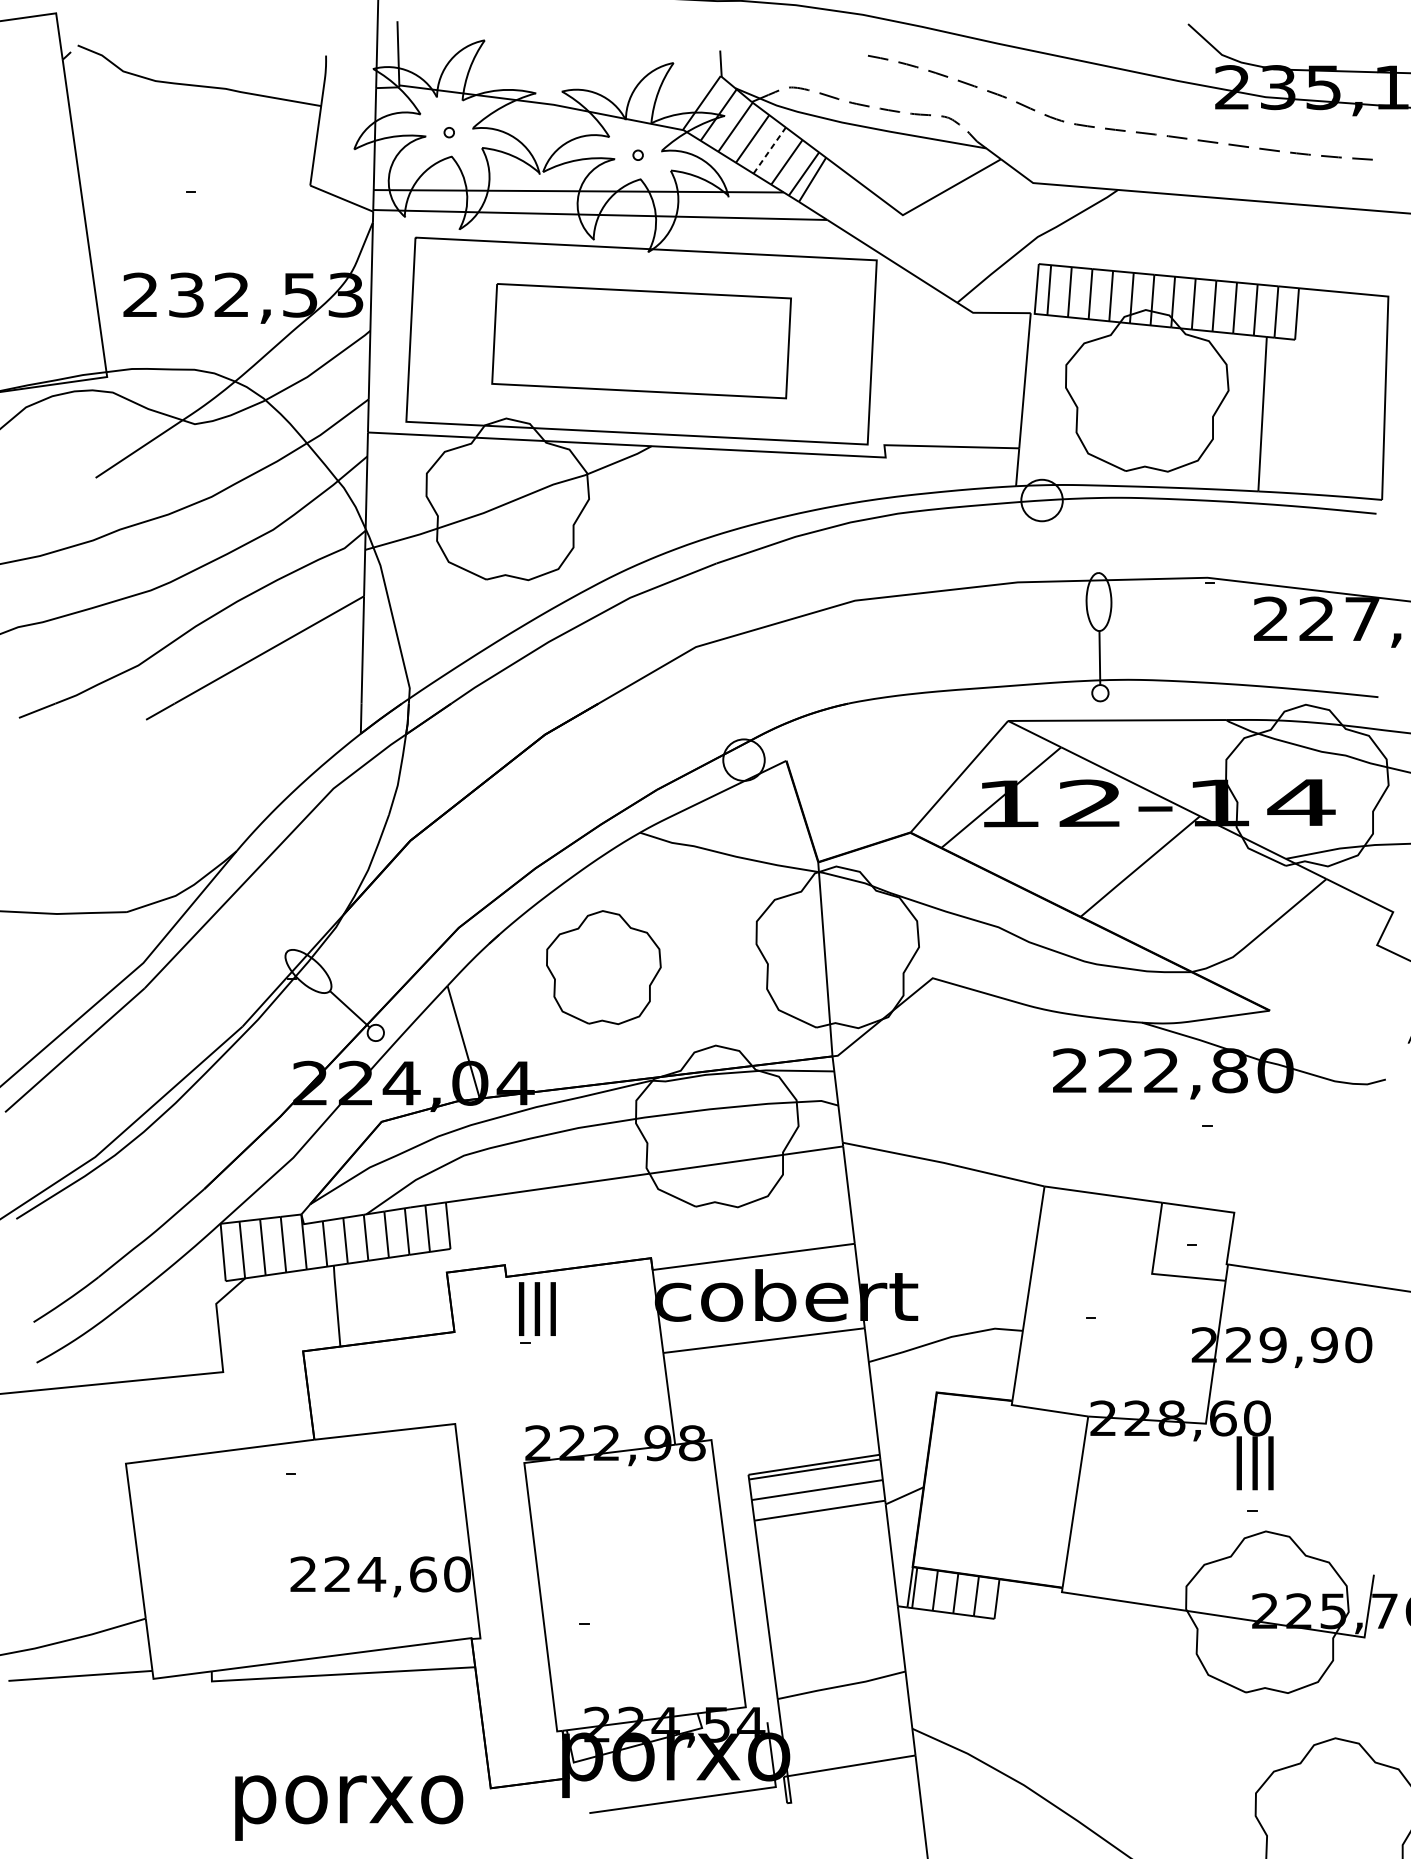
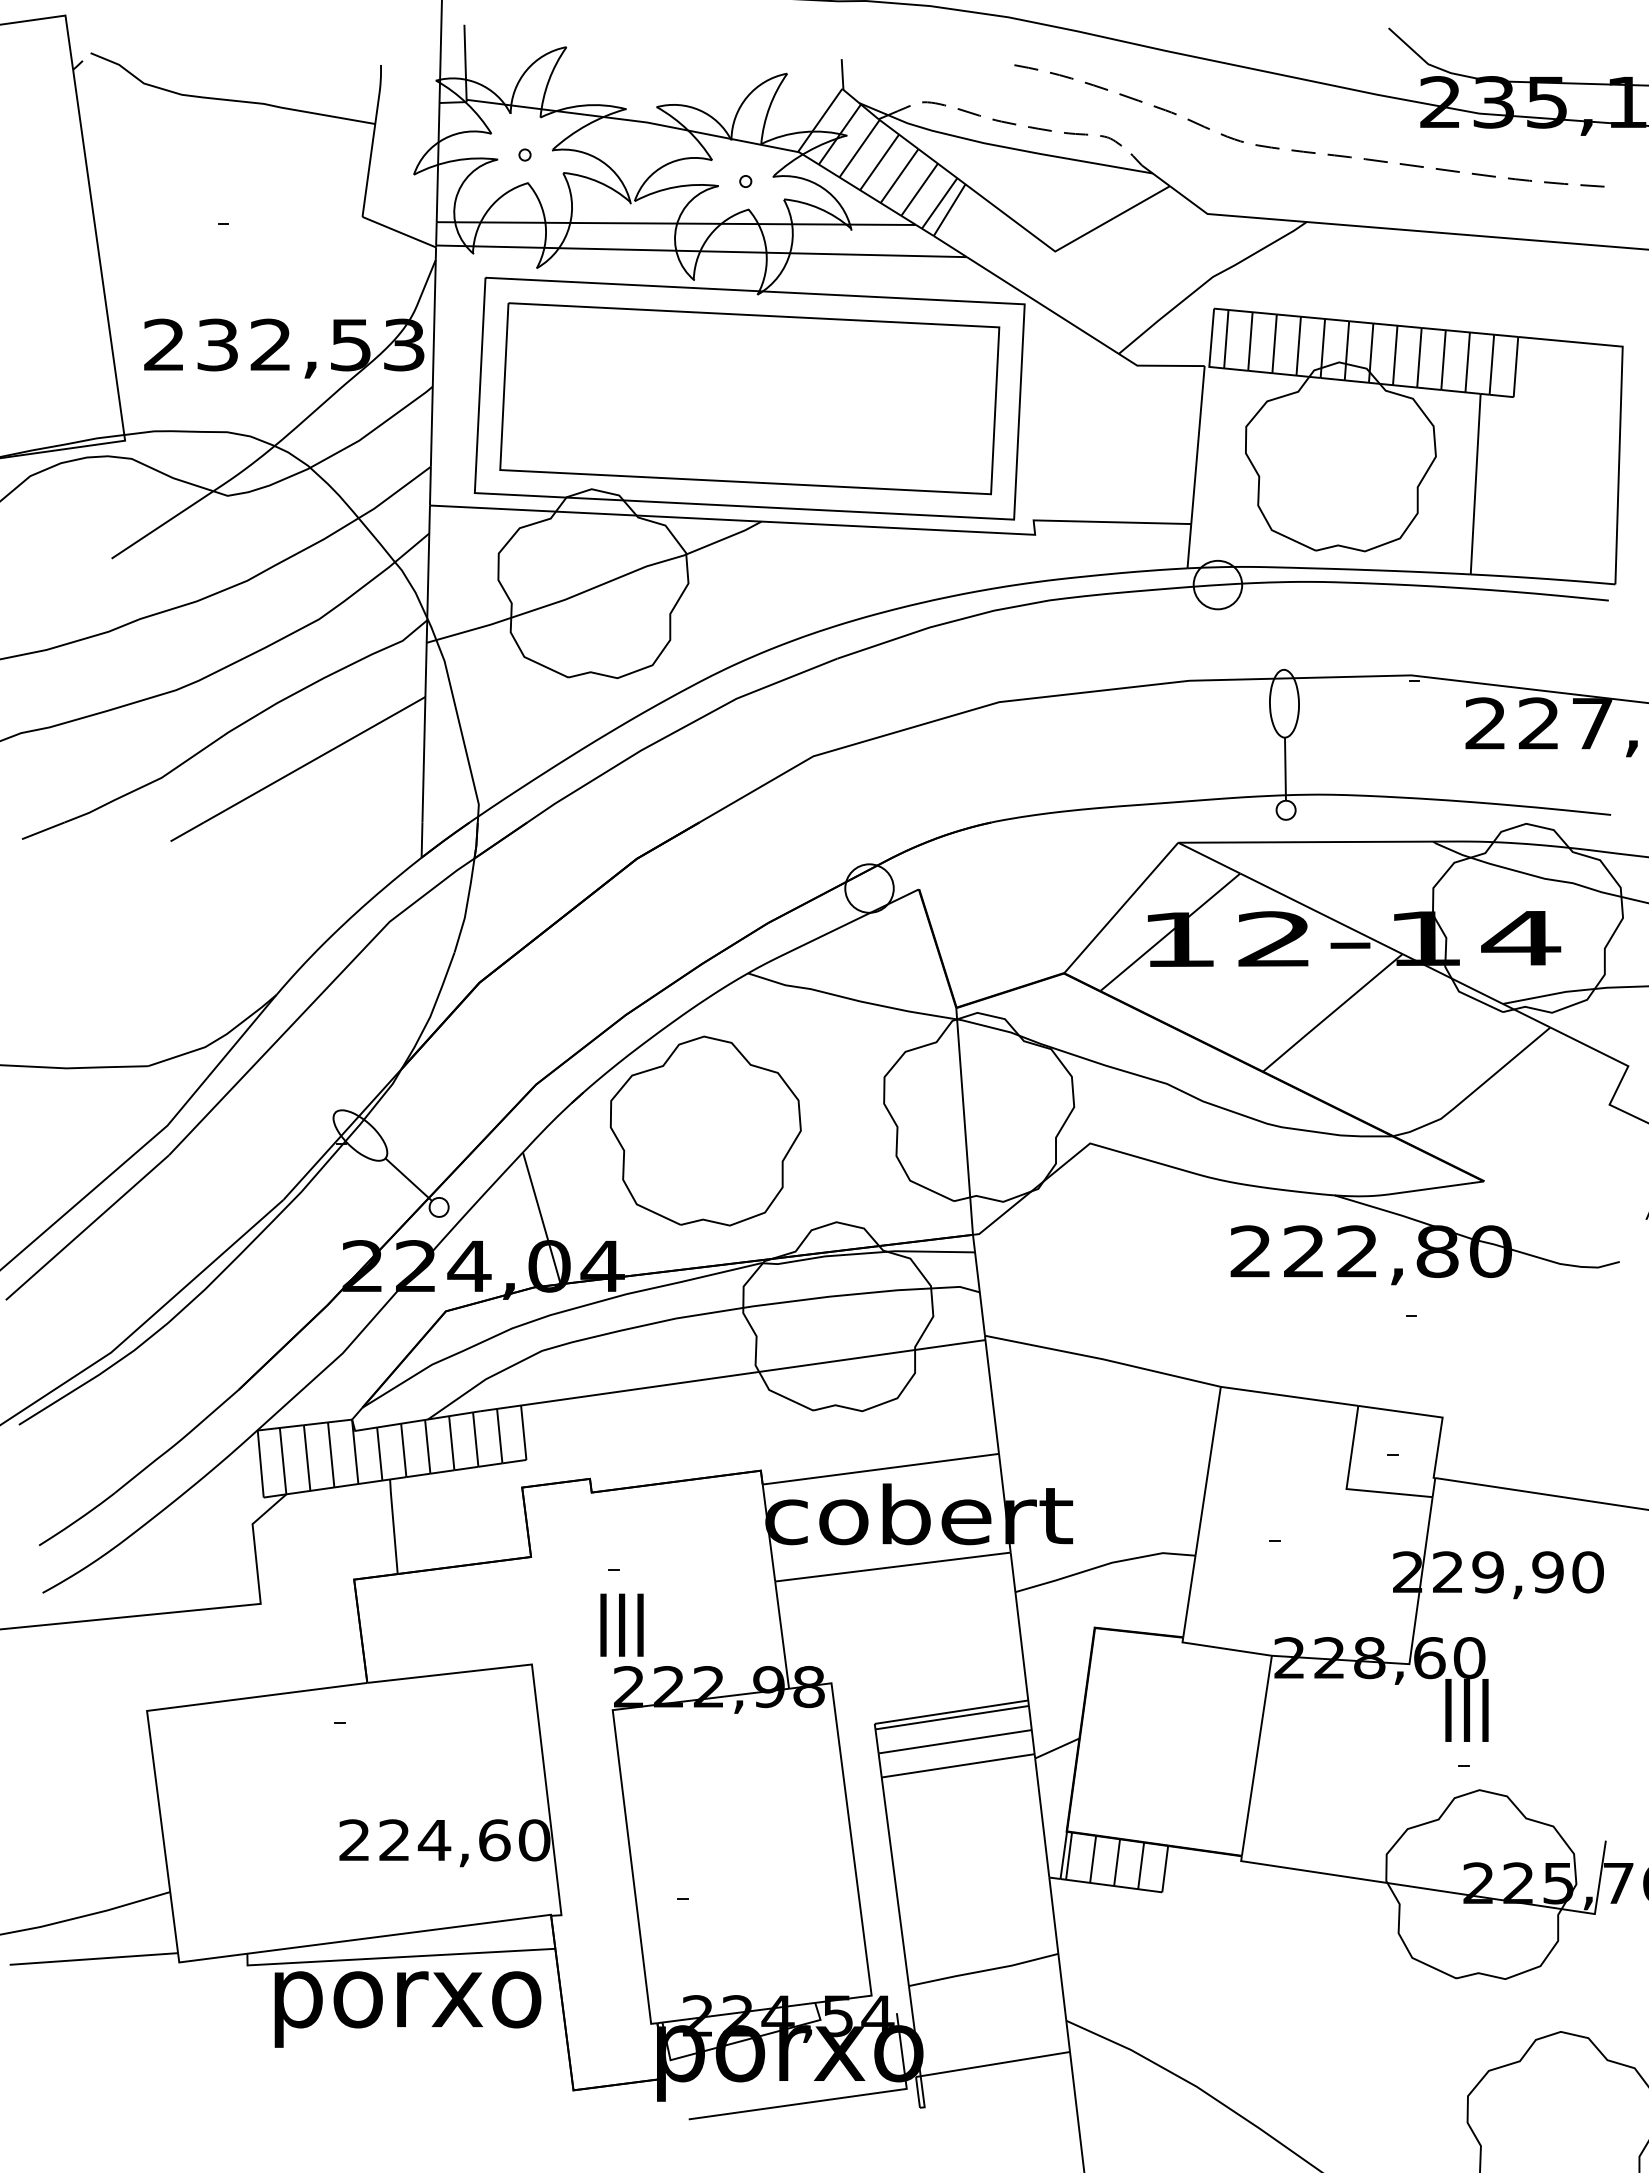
line: (769, 150) -> (899, 176), dashed -> solid
part: (641, 340) -> (749, 398), size x1.43
part: (603, 967) -> (705, 1130), size x1.43
text: (536, 1308) -> (621, 1624), moved
text: (348, 1808) -> (407, 2009), moved

